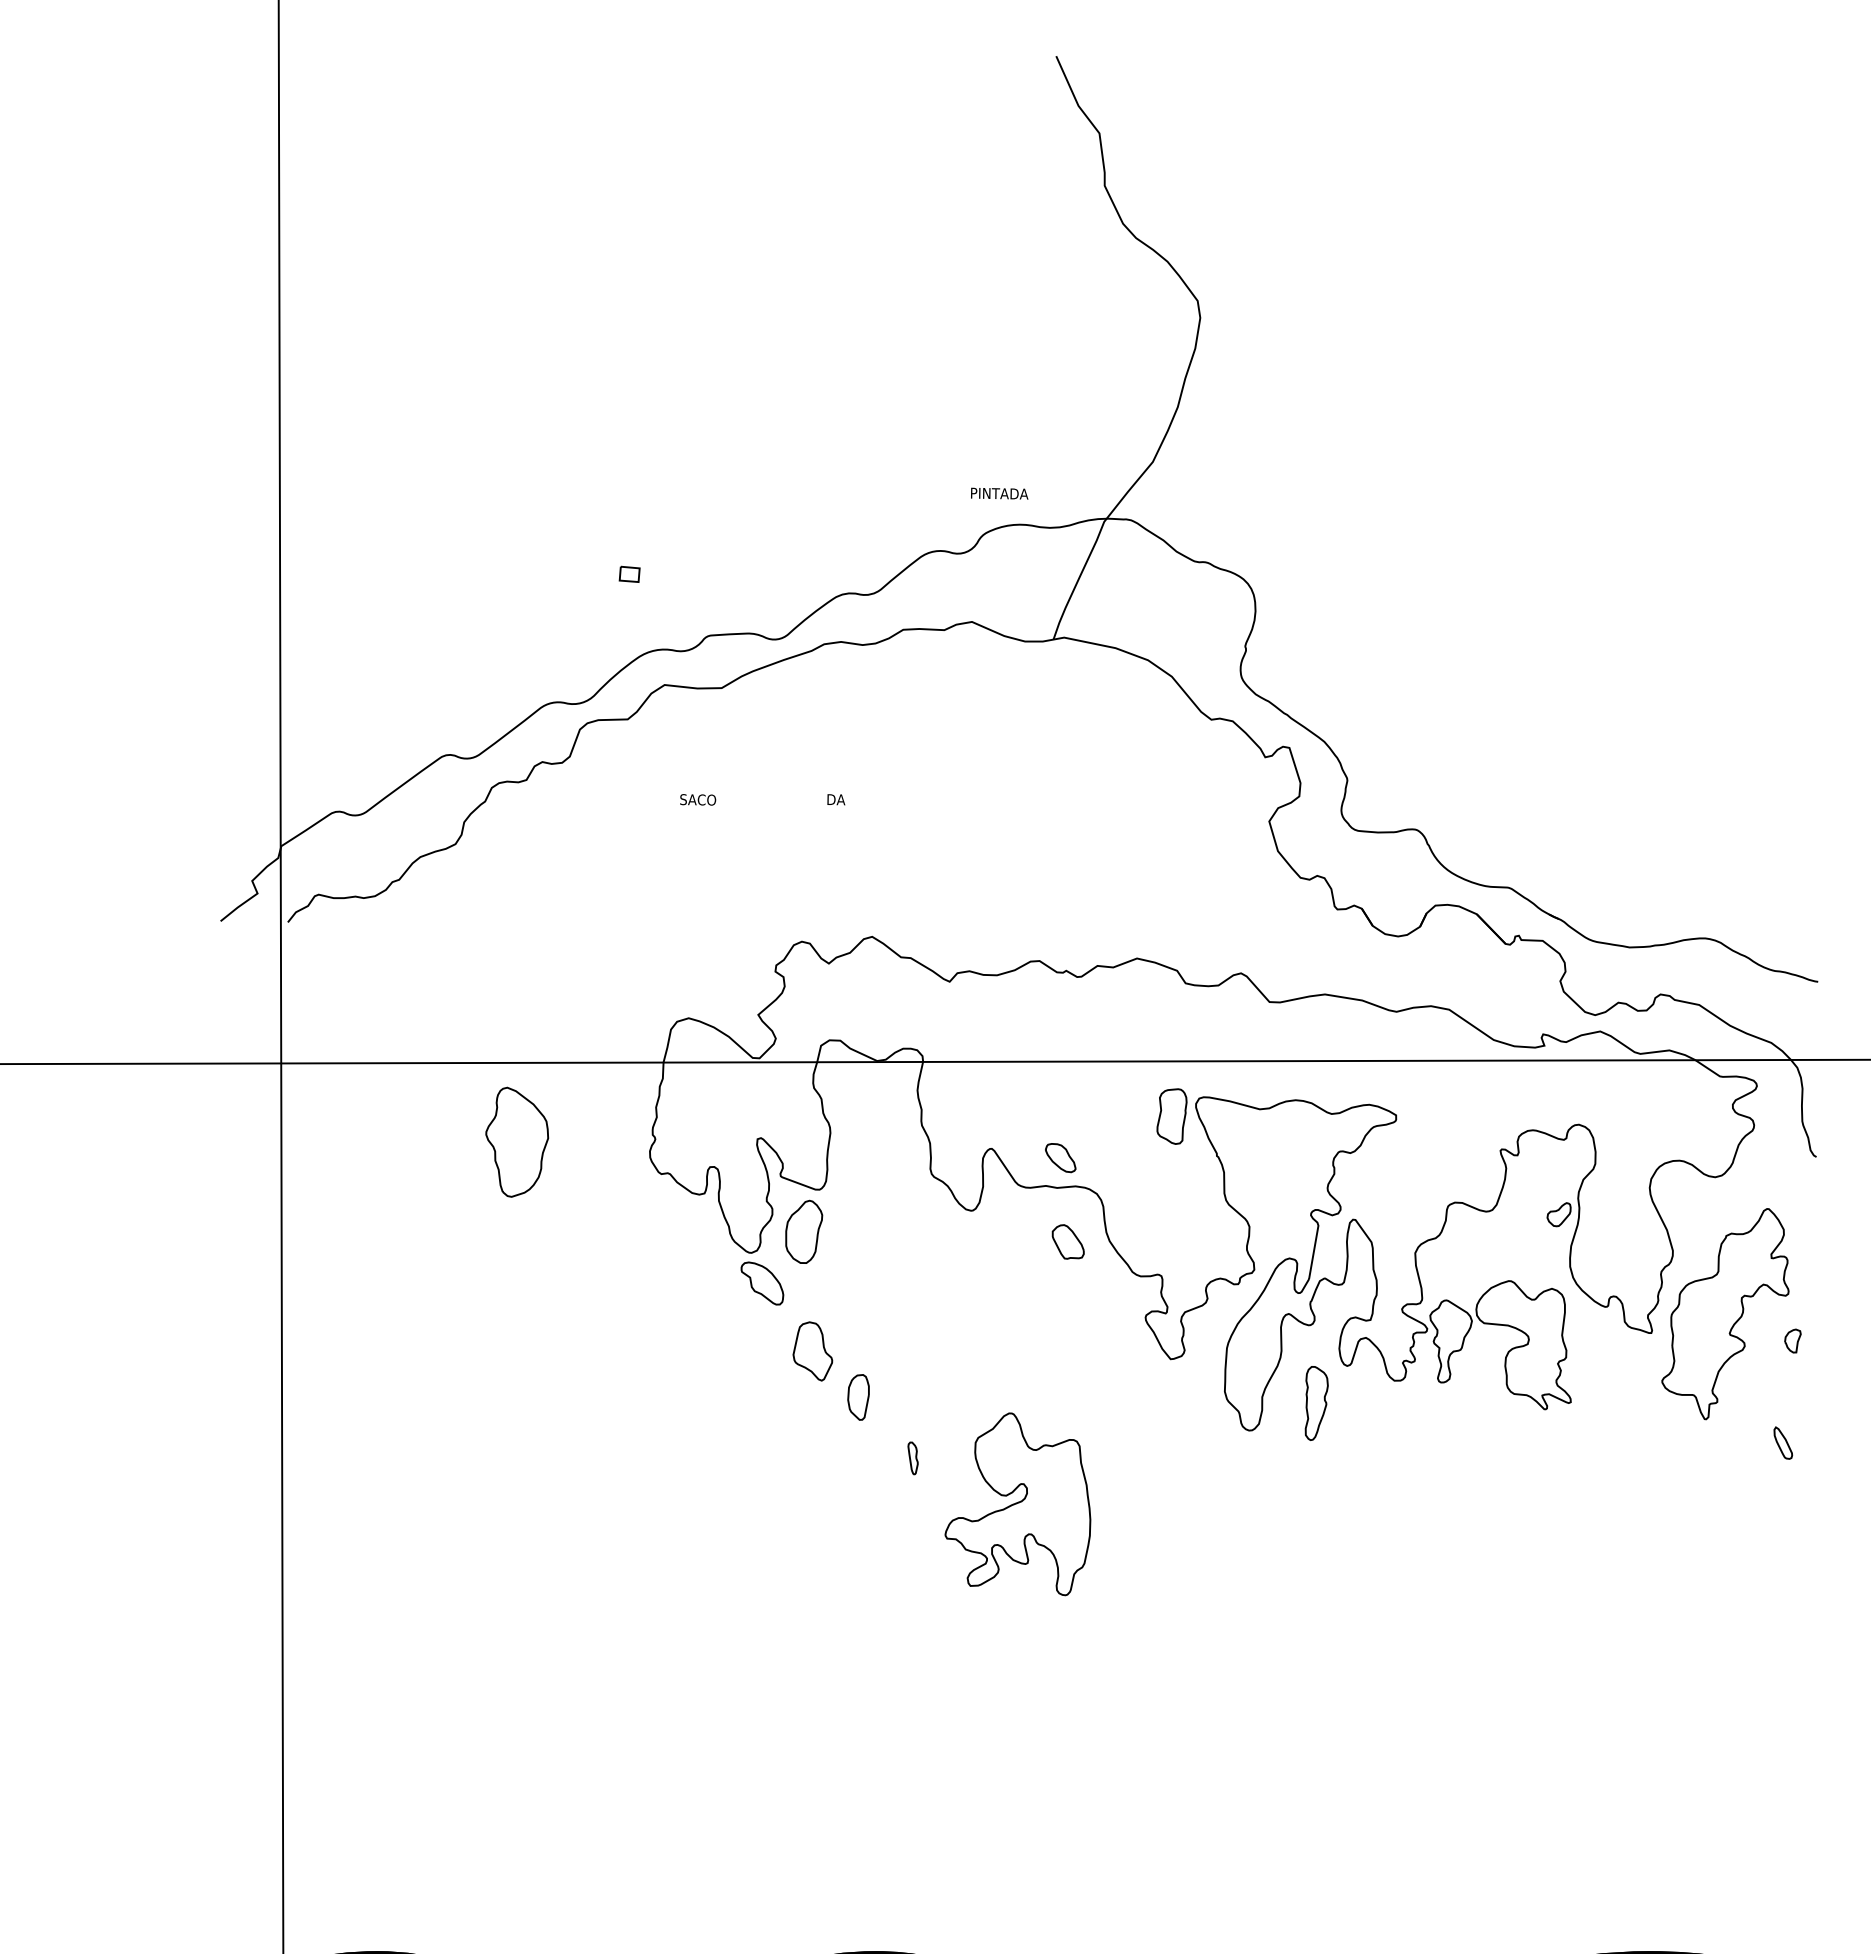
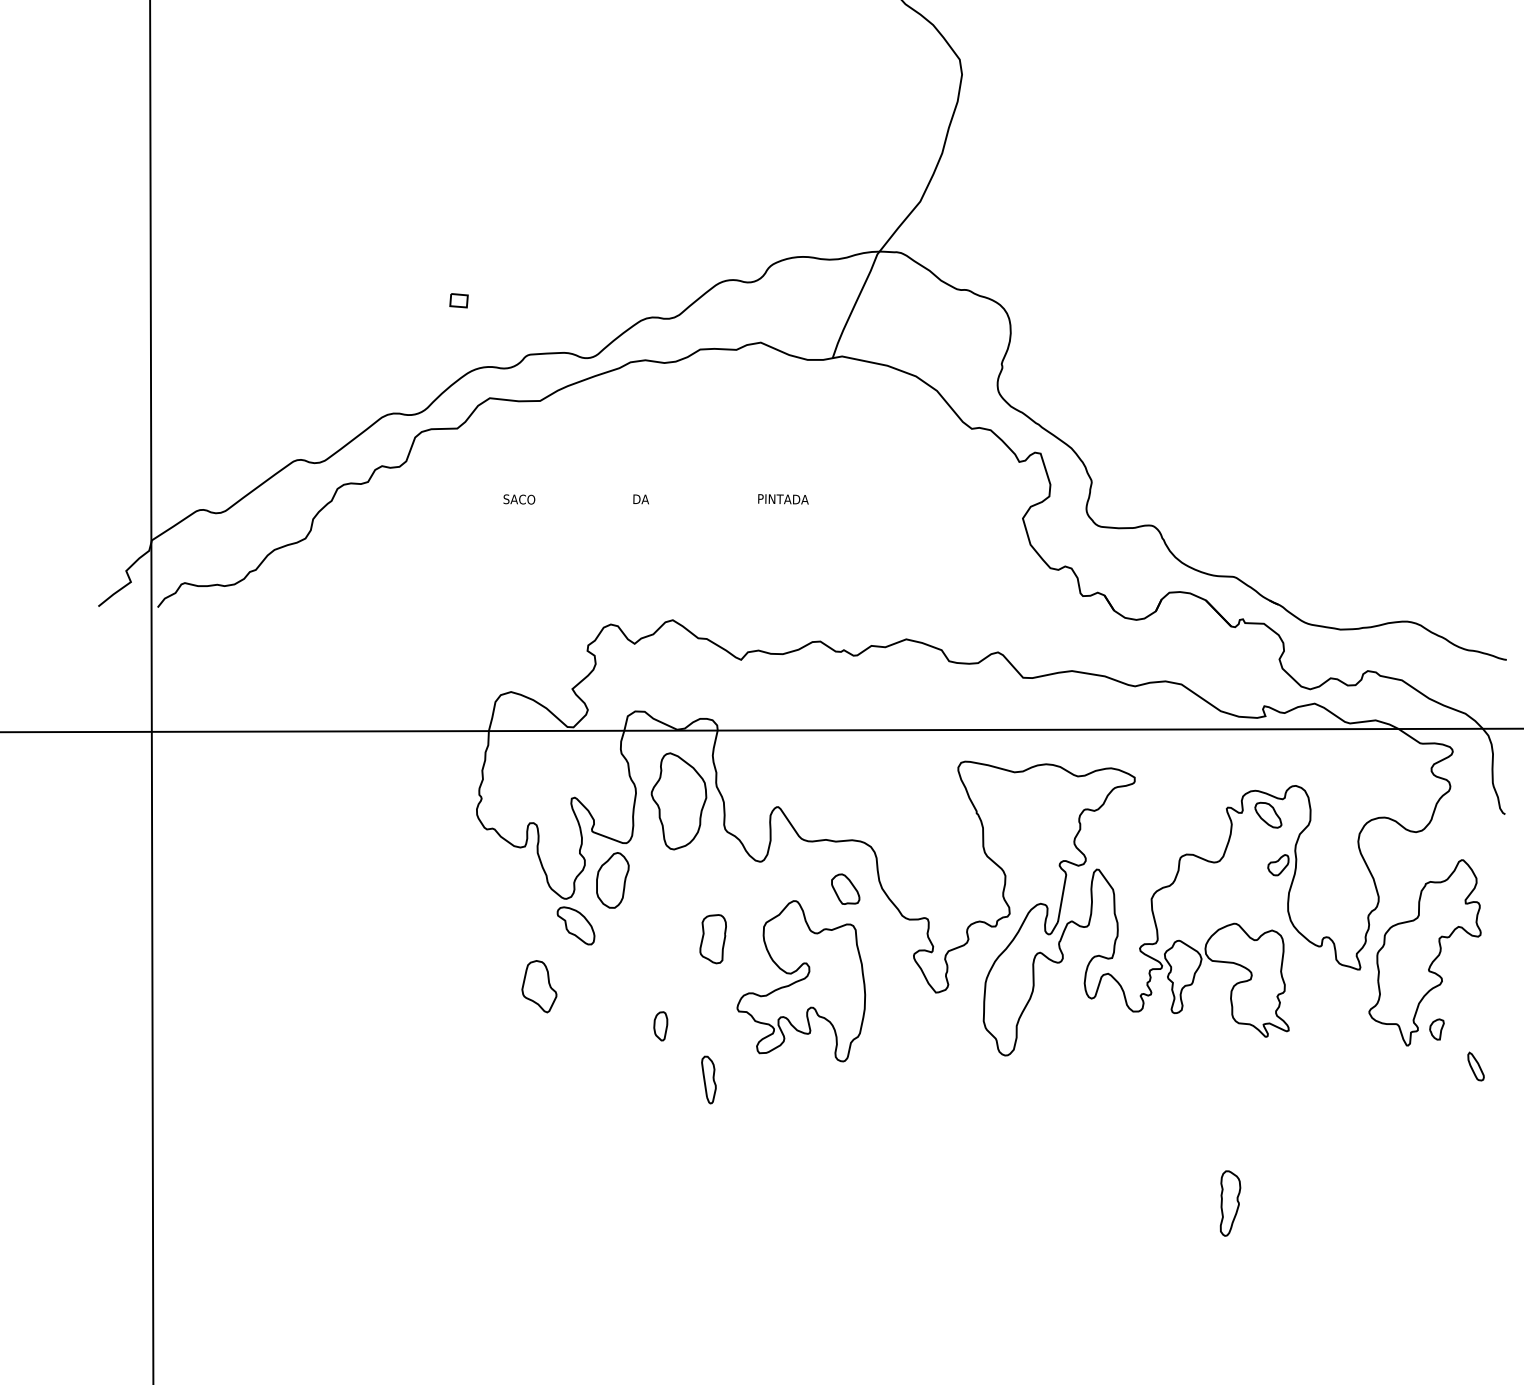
text: (999, 493) -> (783, 499), moved
part: (1171, 1116) -> (712, 939), moved
part: (517, 1141) -> (679, 800), moved
part: (1060, 1158) -> (1268, 815), moved
part: (1792, 1340) -> (1436, 1029), moved
part: (812, 1351) -> (539, 986), moved
part: (858, 1397) -> (660, 1026), size x0.71
part: (1316, 1403) -> (1230, 1203), moved
part: (912, 1458) -> (708, 1080), size x1.67
part: (1017, 1504) -> (800, 981), moved

